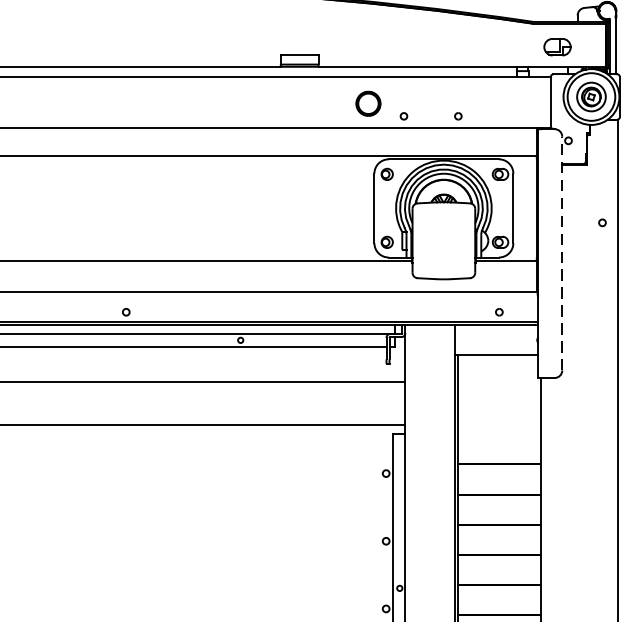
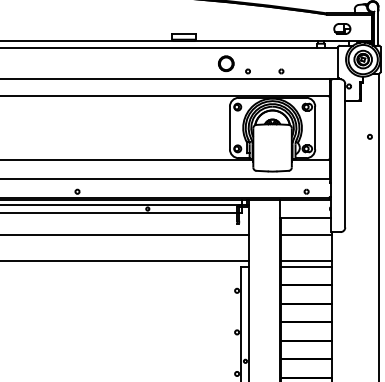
line: (562, 253) -> (345, 155), dashed -> solid
line: (499, 381) -> (306, 234), added
line: (499, 424) -> (306, 260), added
line: (499, 433) -> (306, 266), added

